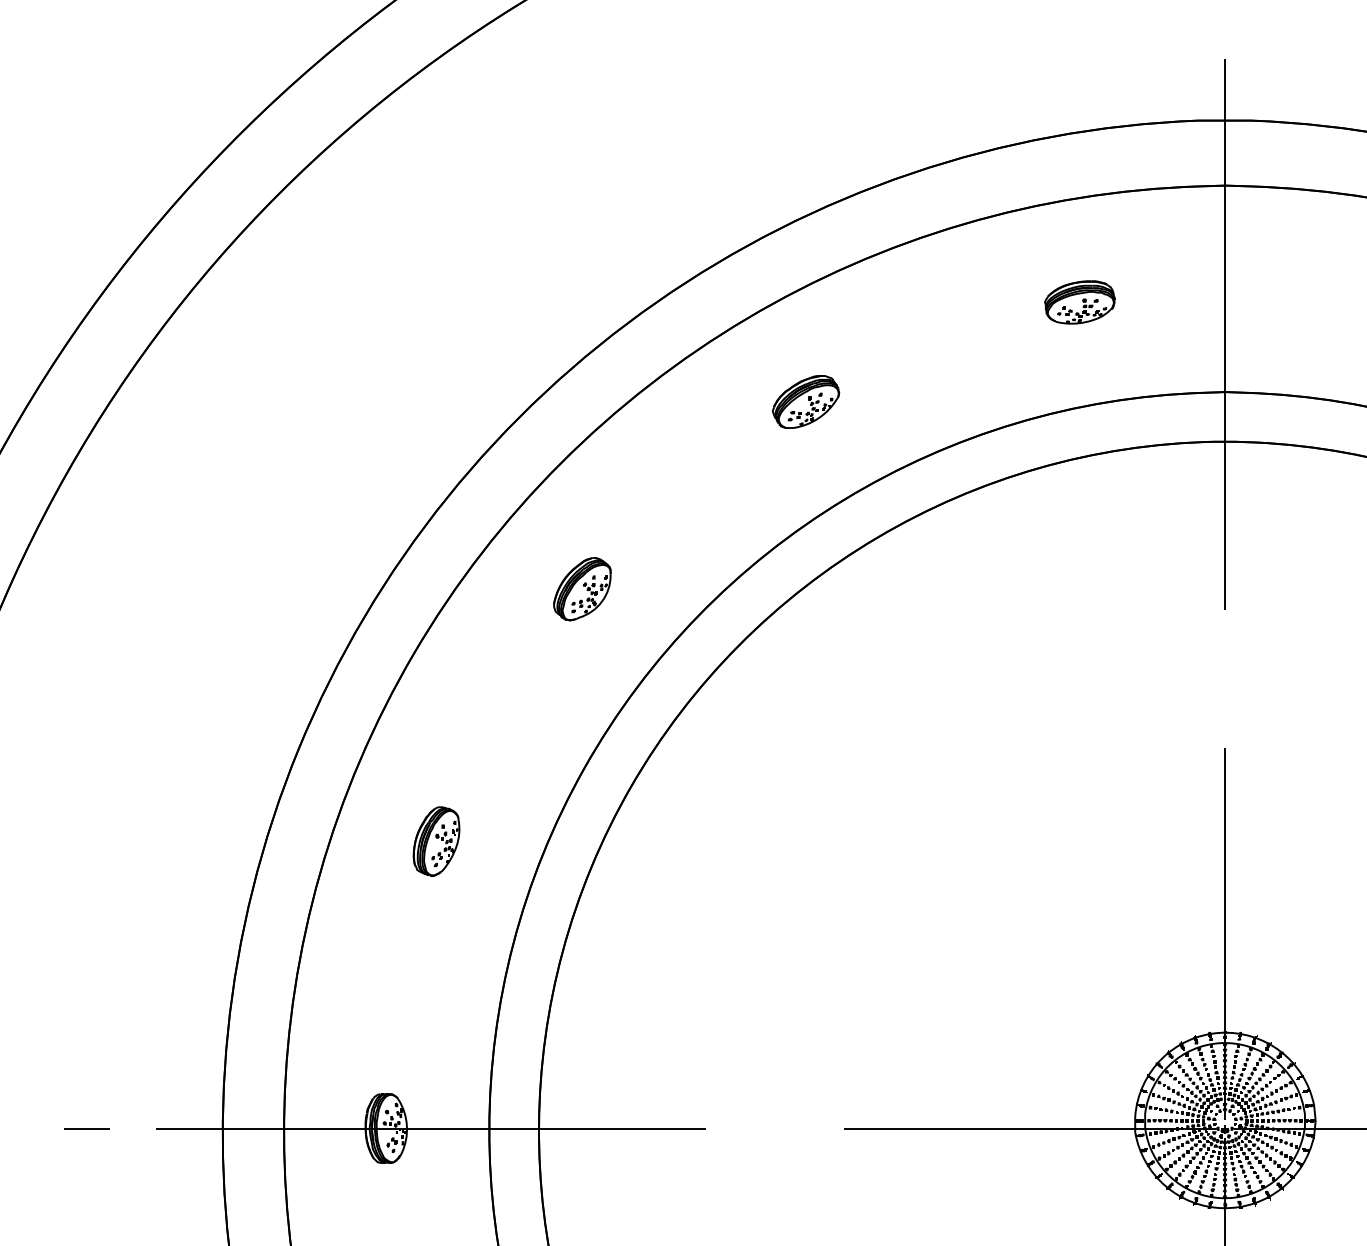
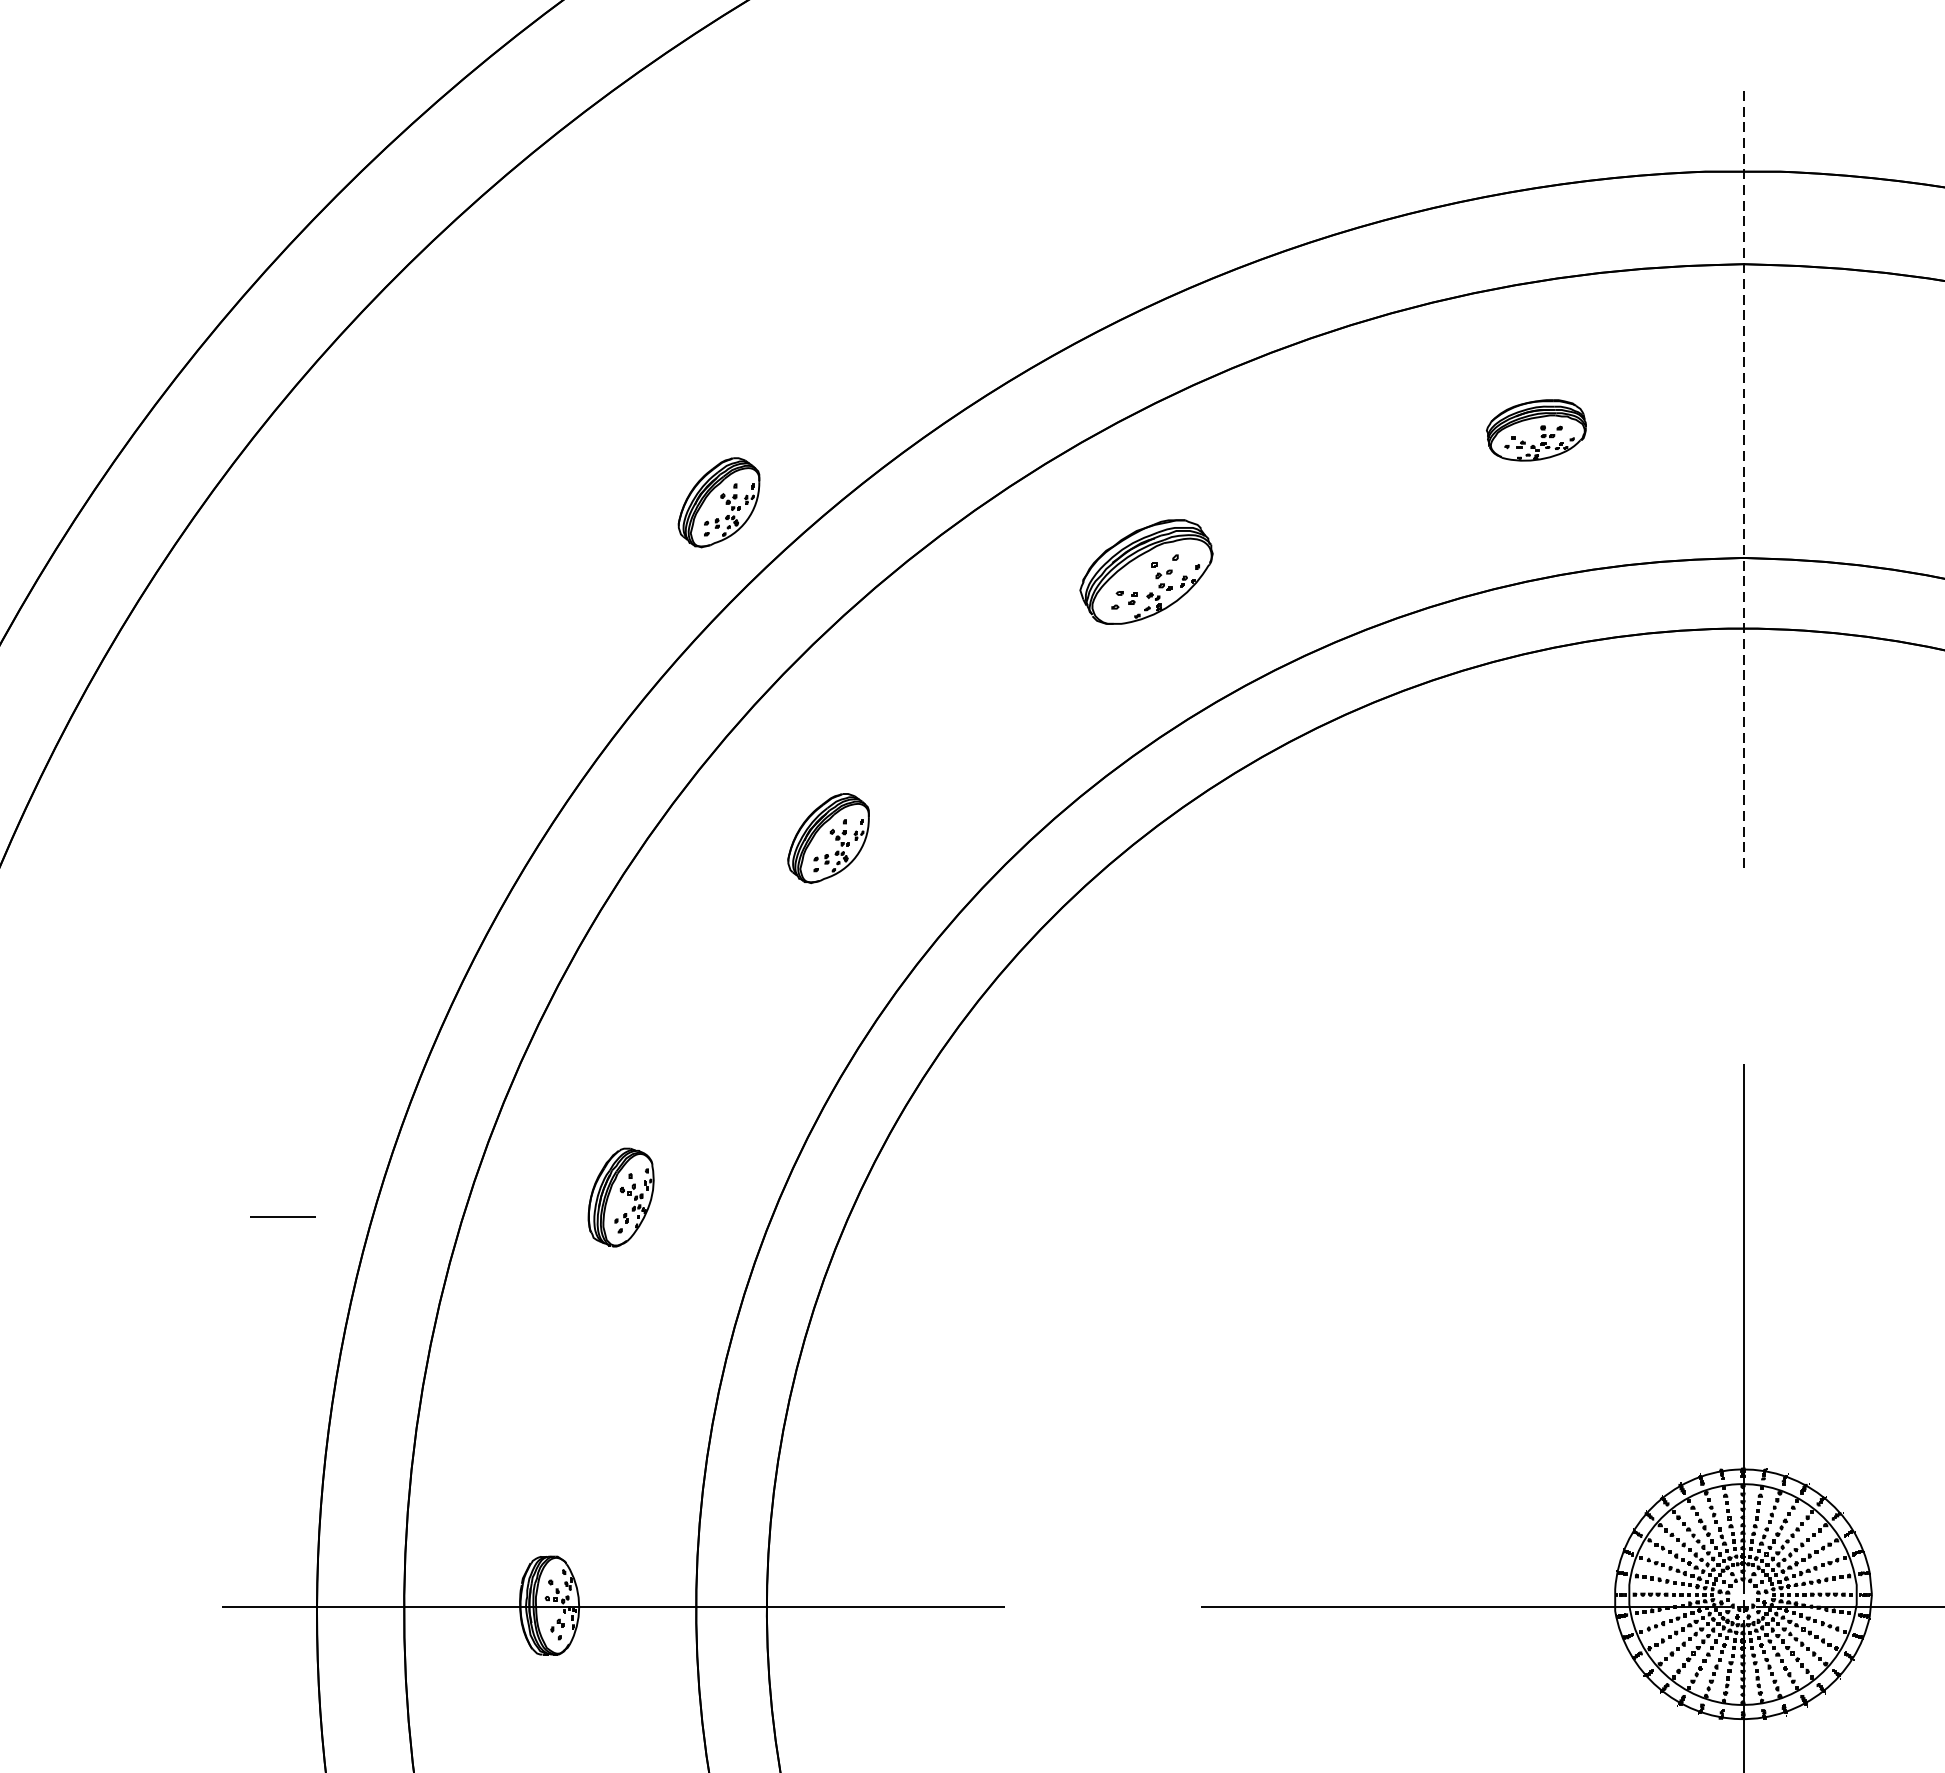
line: (1225, 334) -> (1743, 476), solid -> dashed
part: (505, 353) -> (719, 503), added
part: (806, 401) -> (1147, 571), size x1.4
line: (86, 1128) -> (282, 1215), moved

